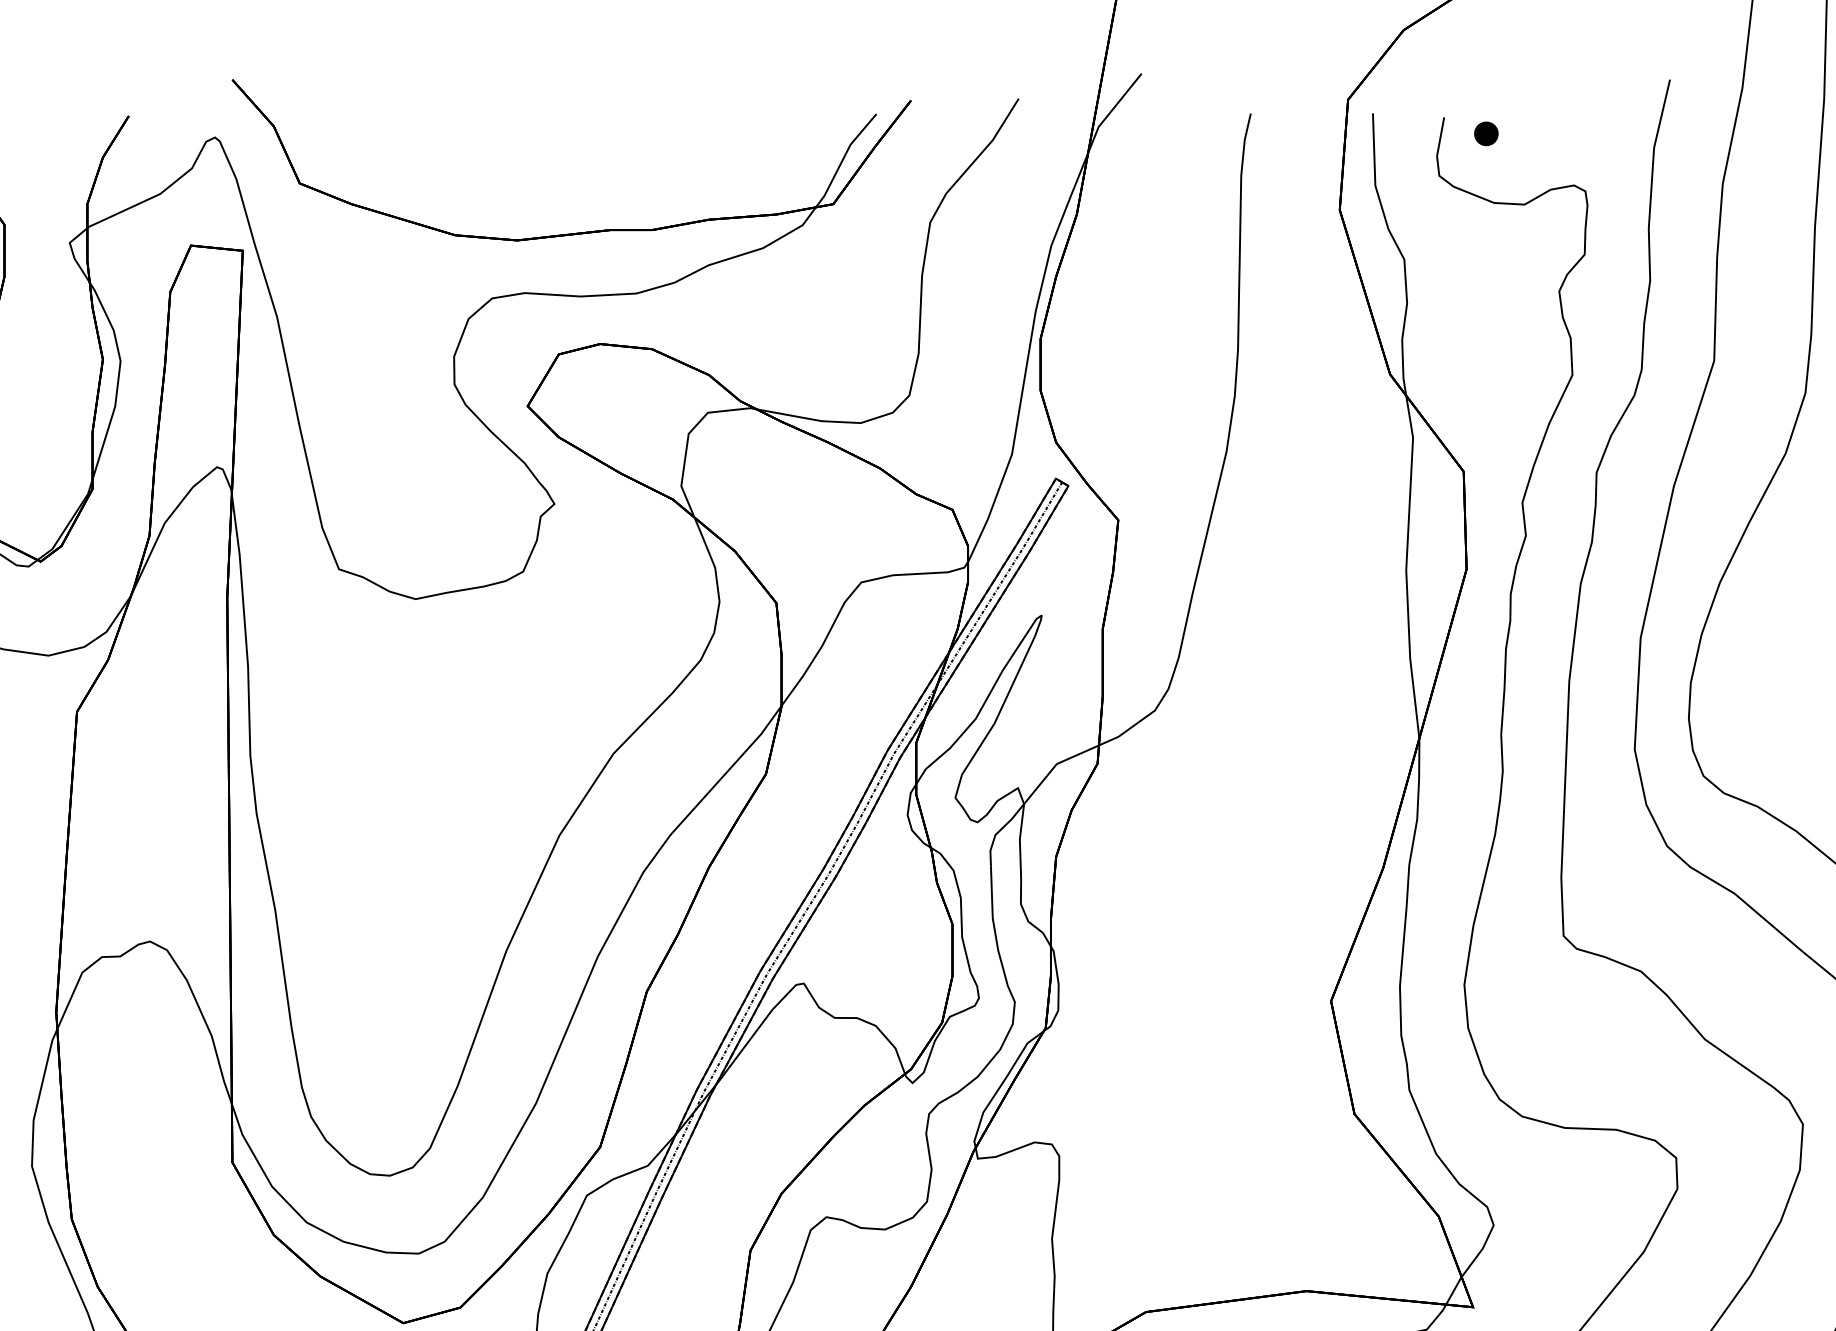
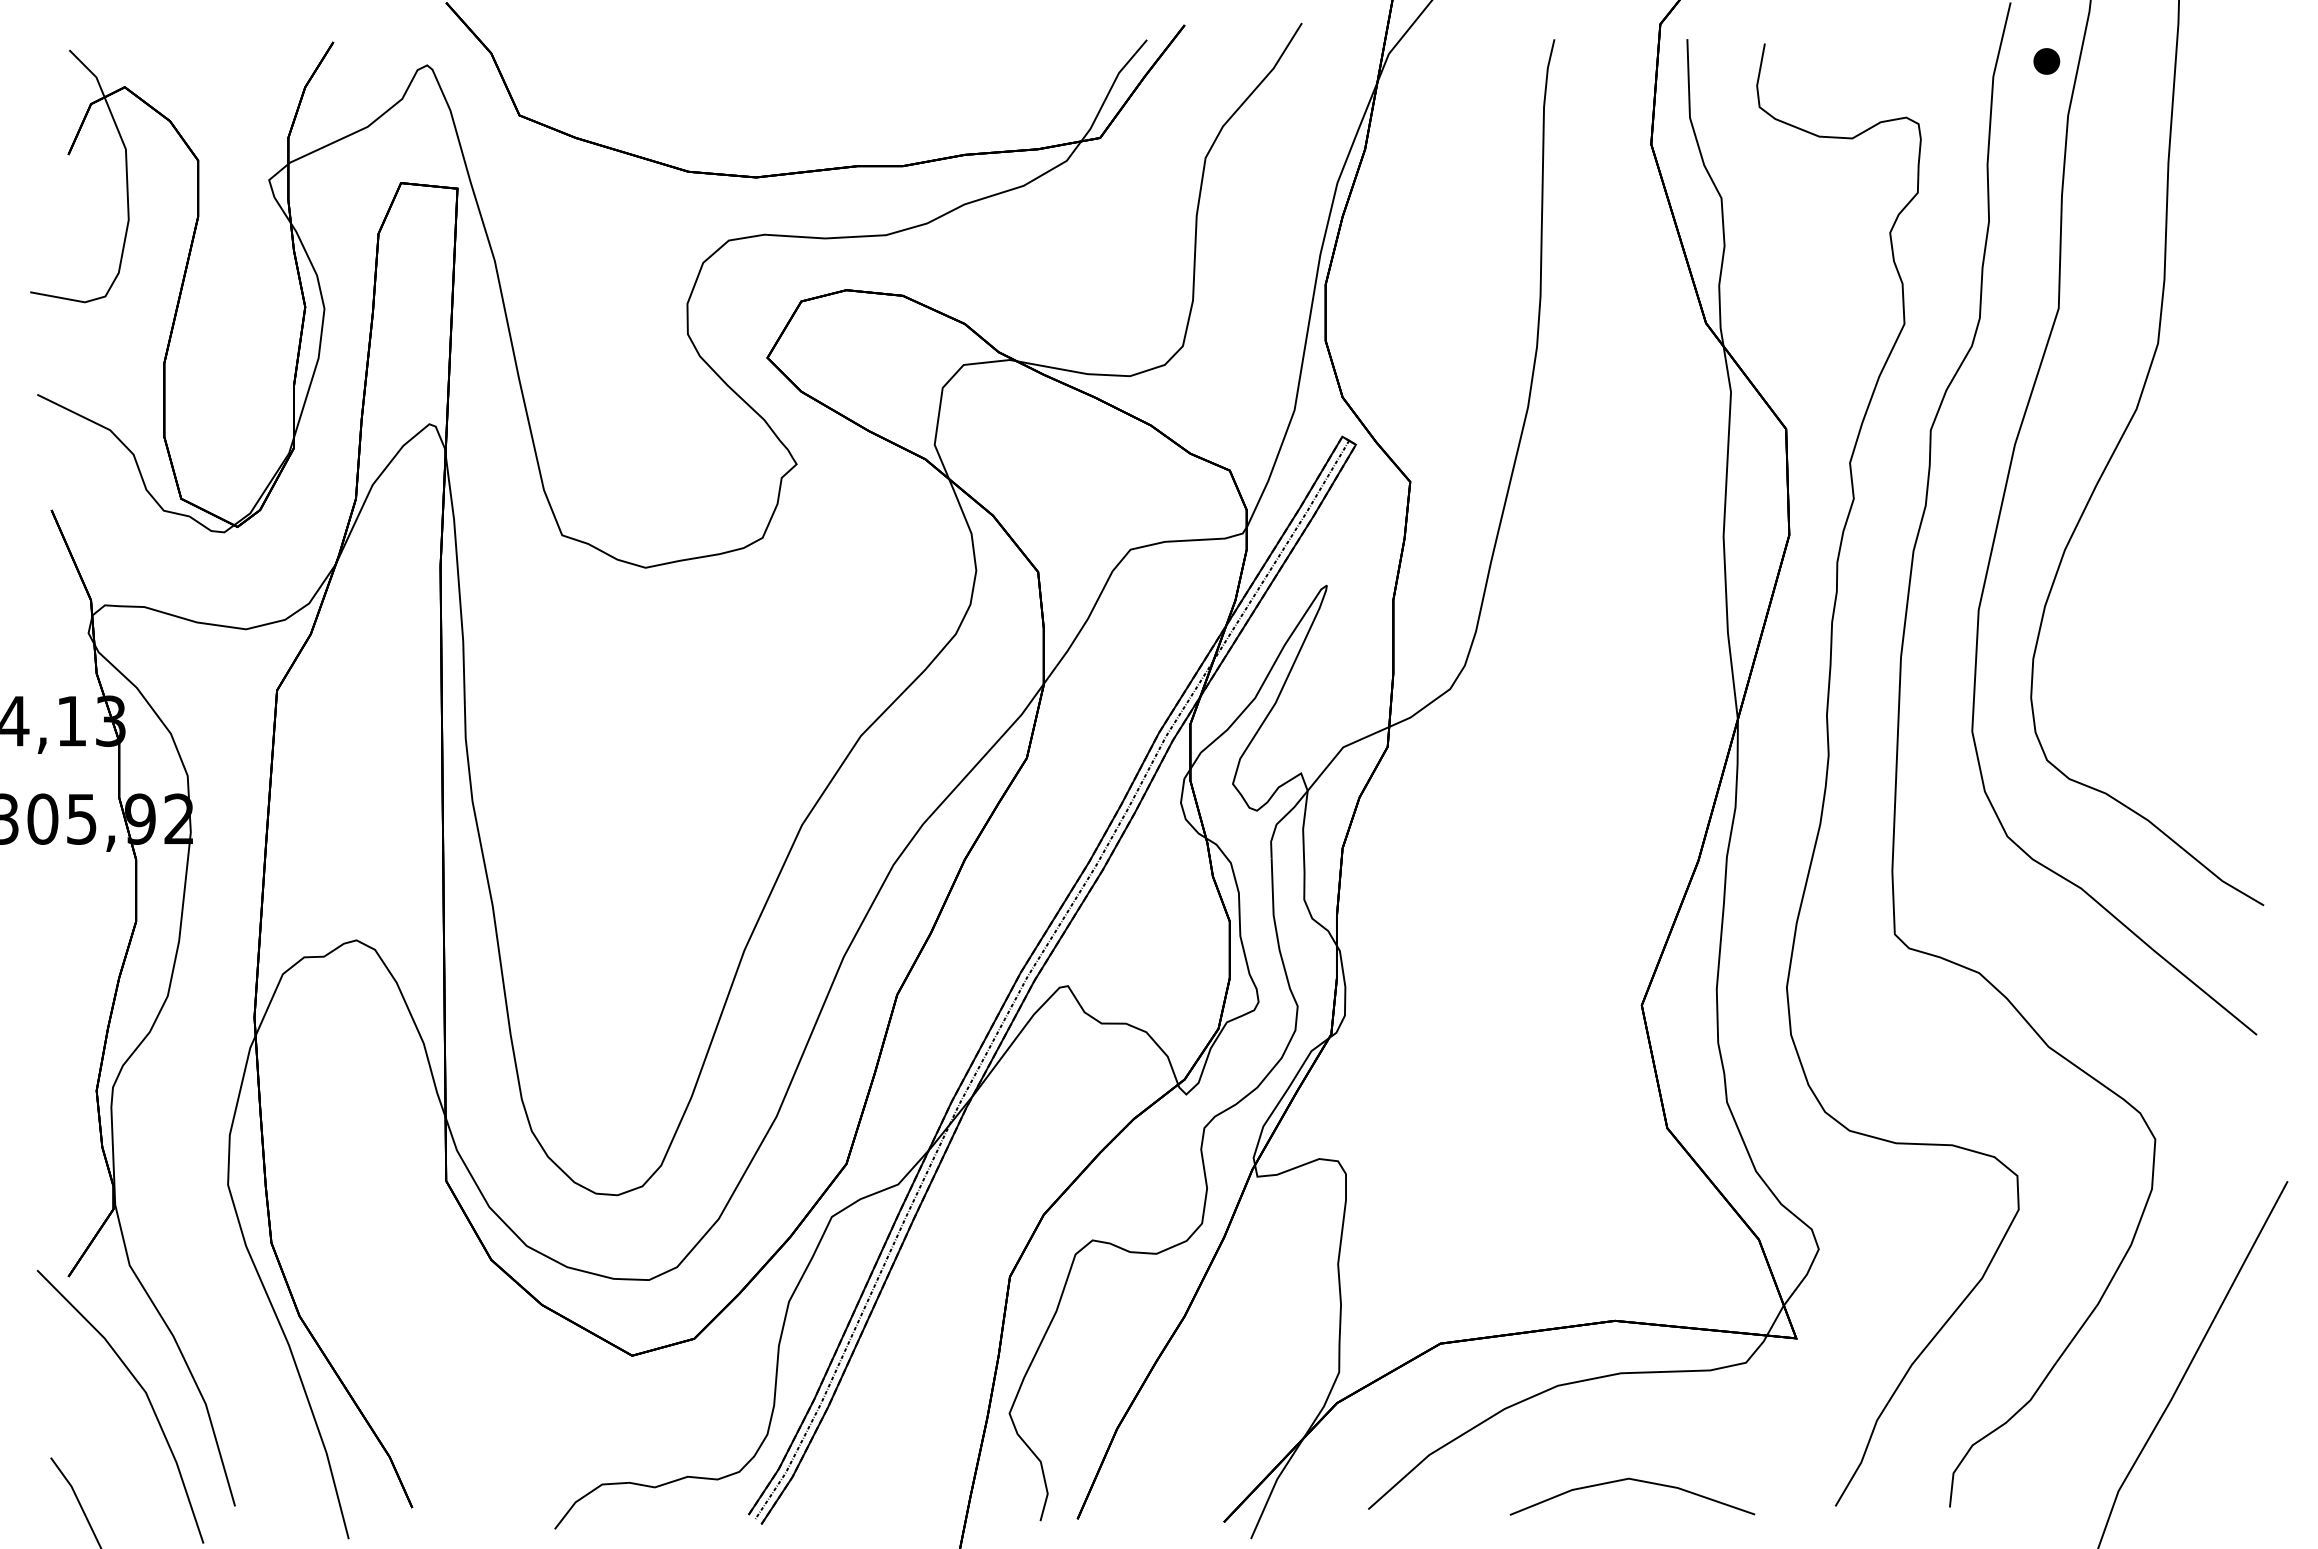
part: (1486, 133) -> (2046, 61), moved

